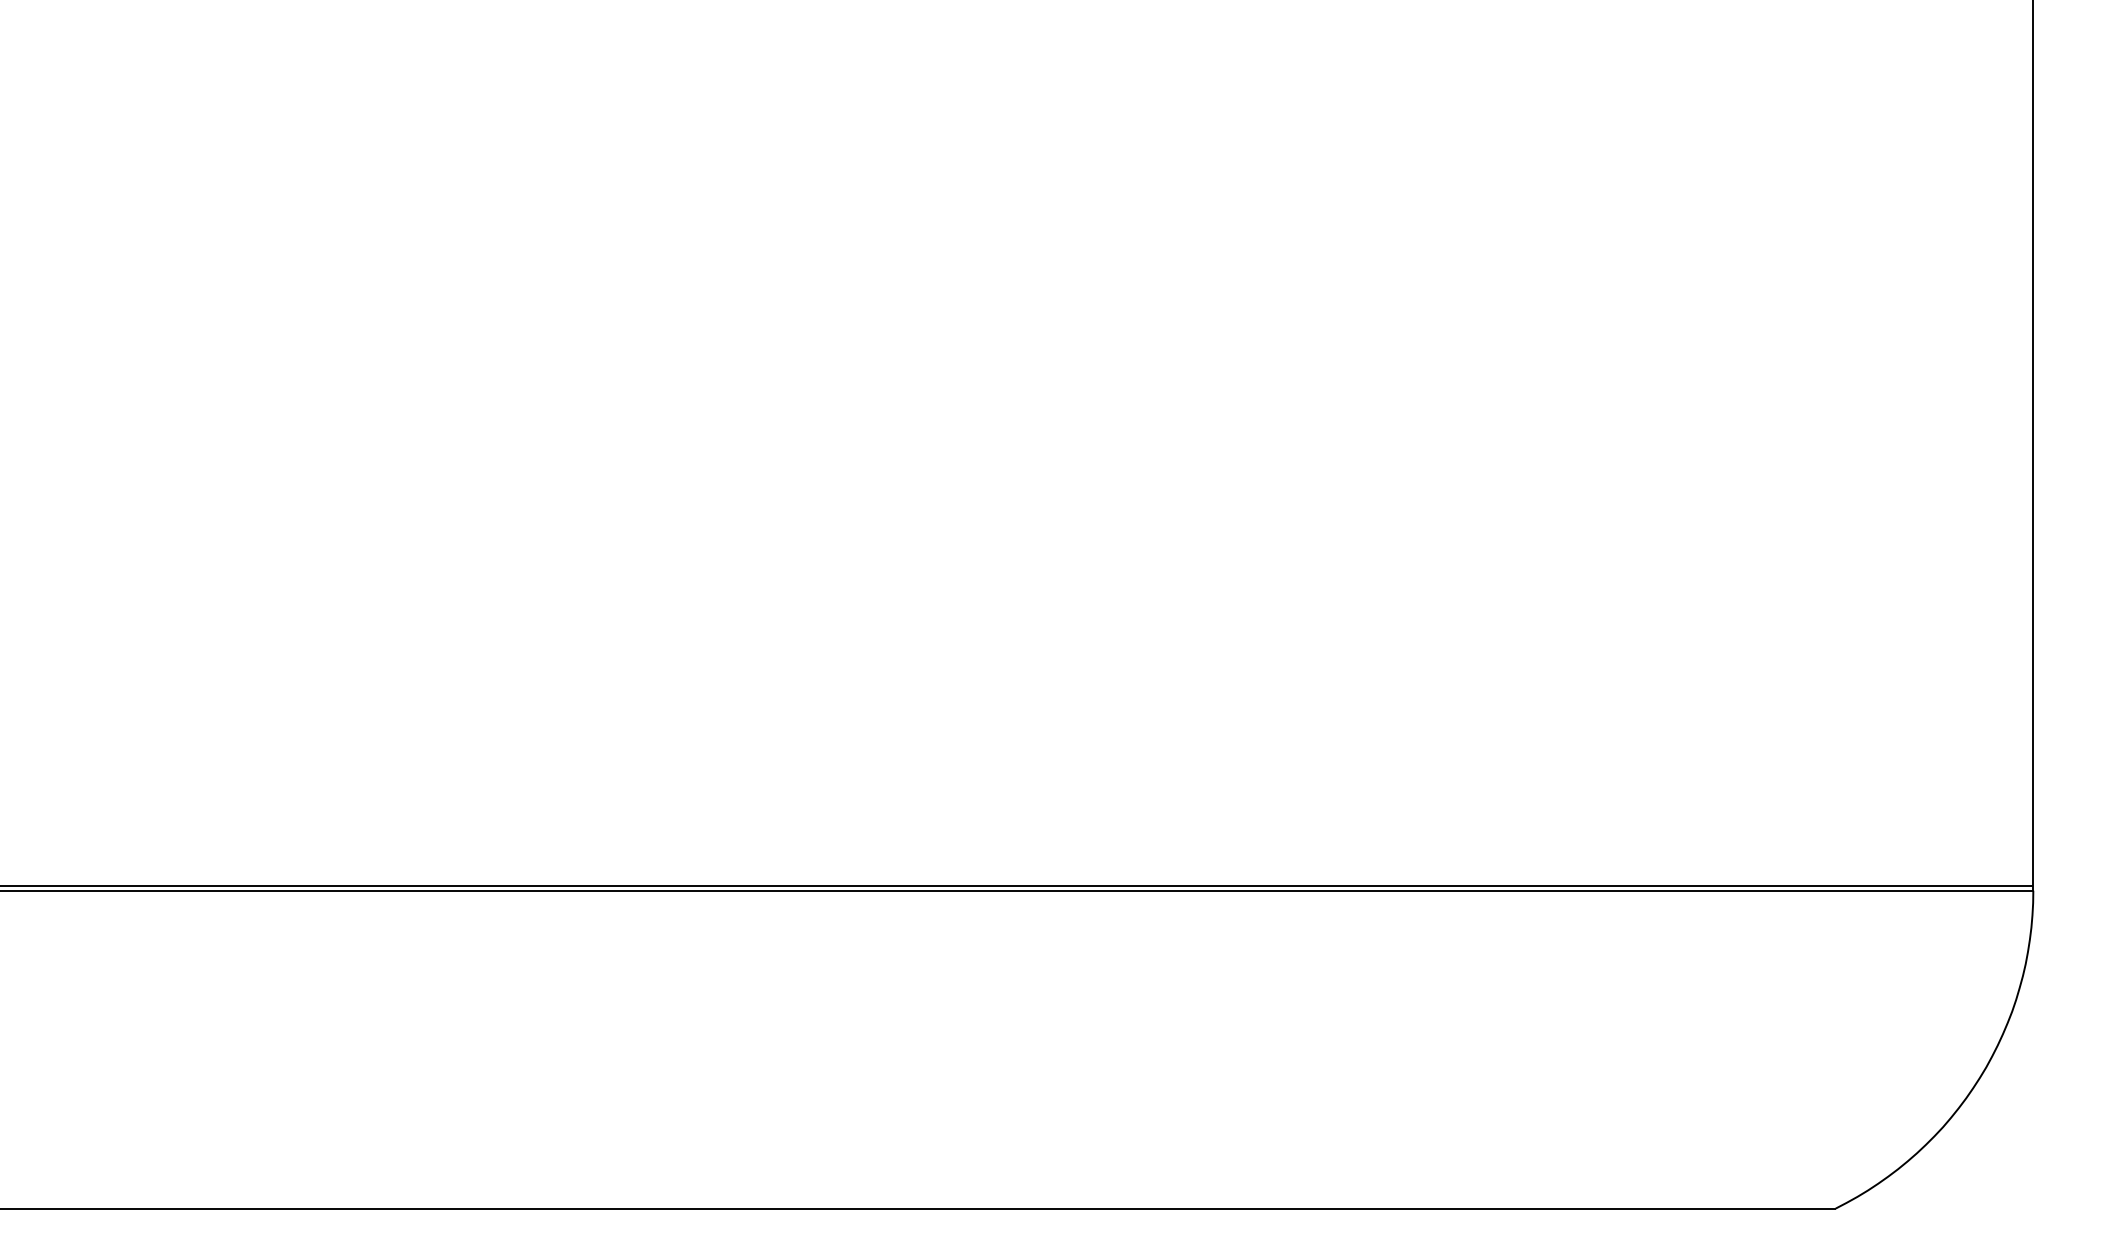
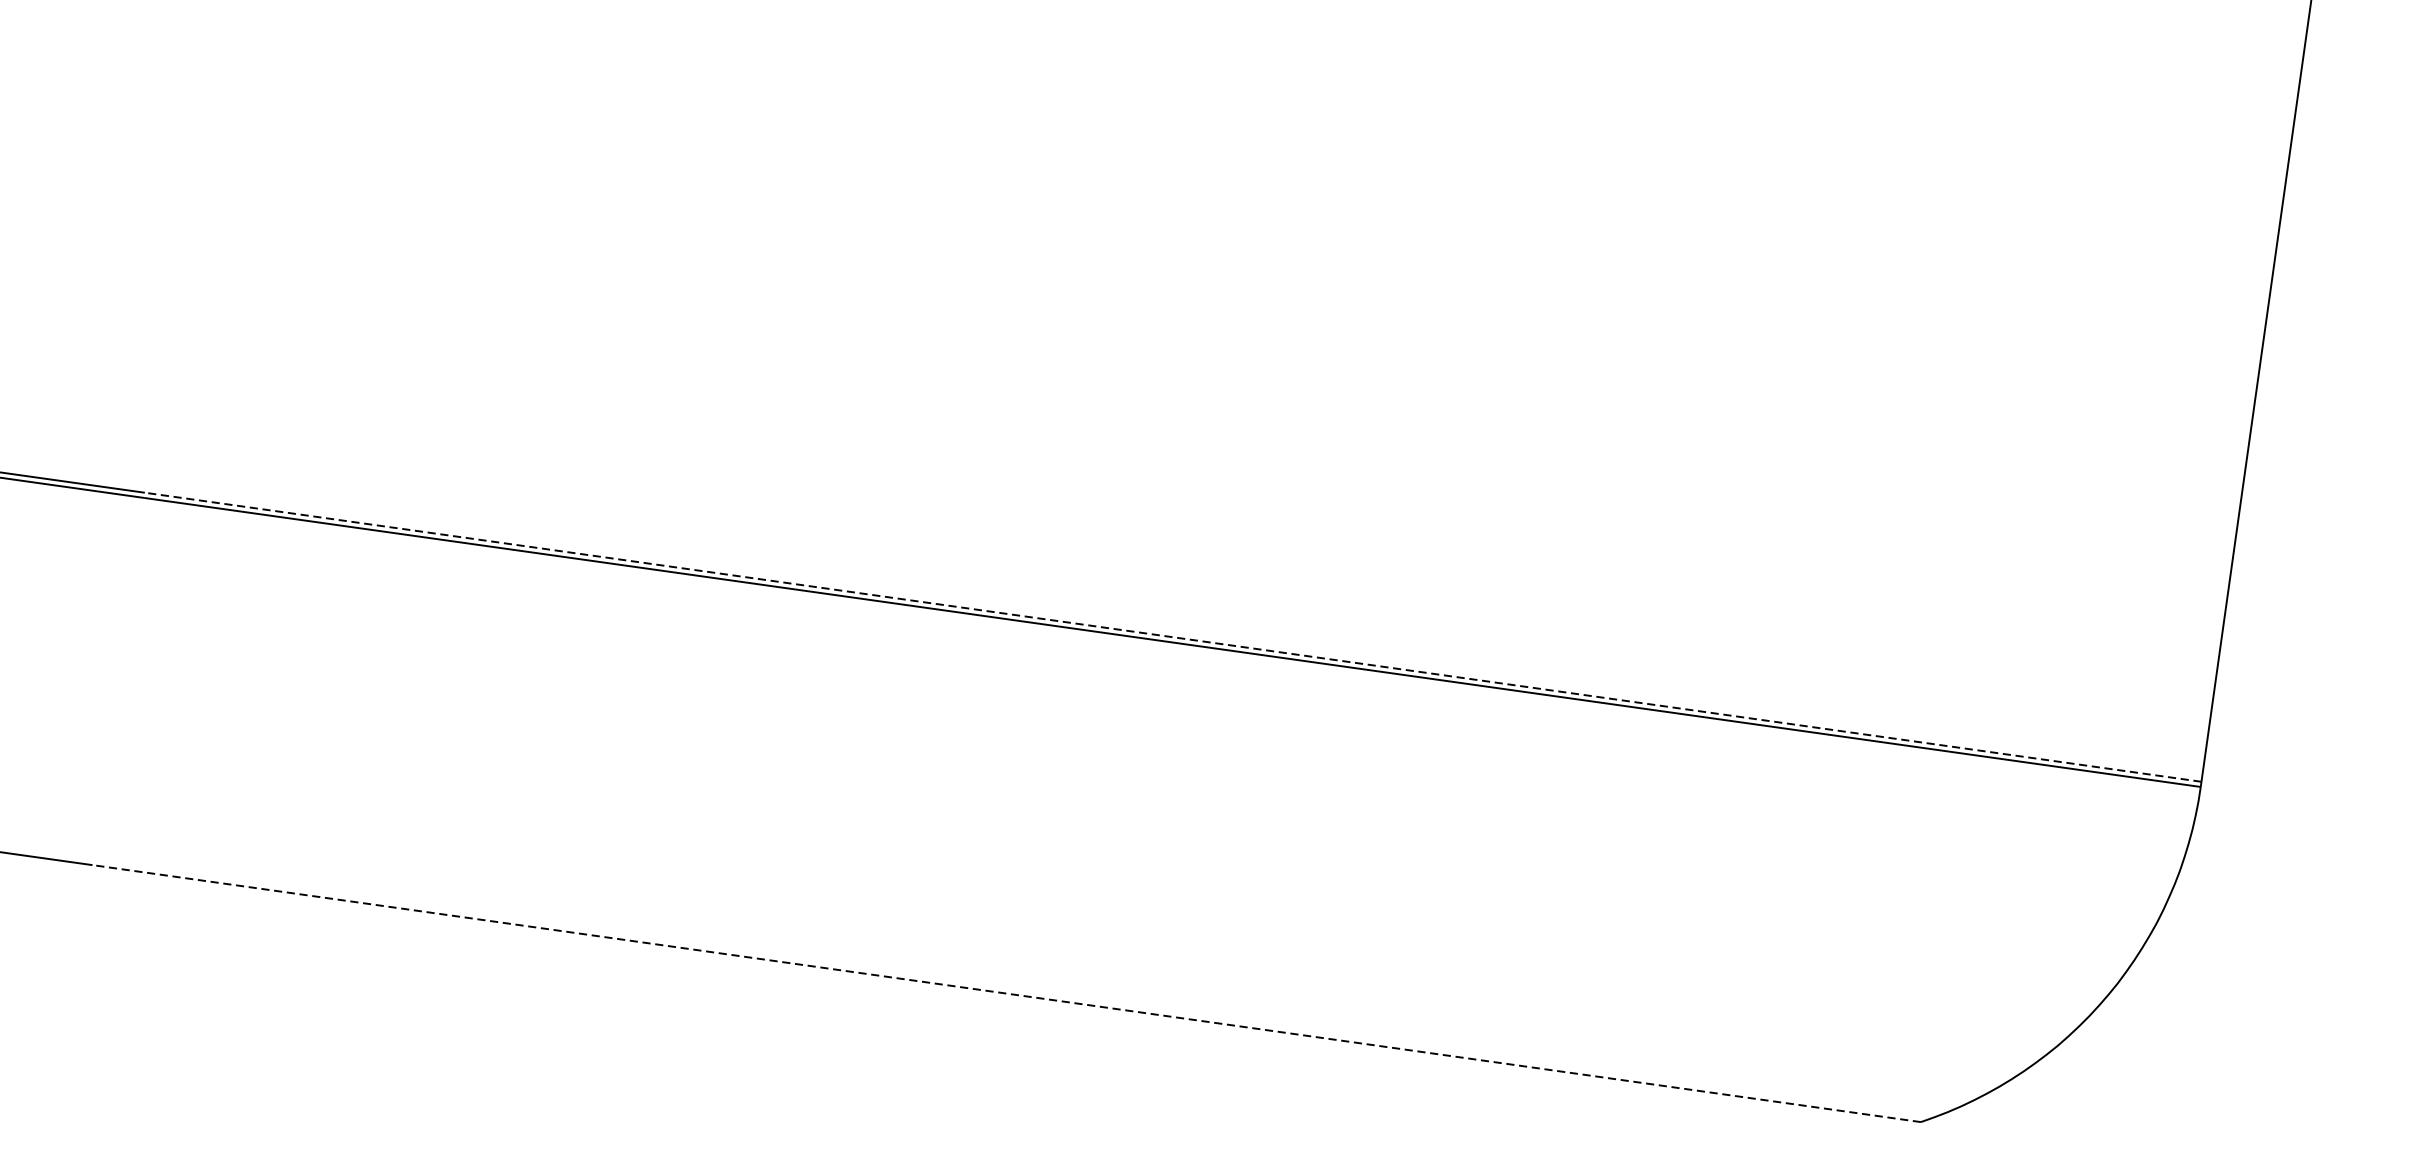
line: (1142, 886) -> (1172, 637), solid -> dashed
line: (1044, 1208) -> (1007, 993), solid -> dashed

